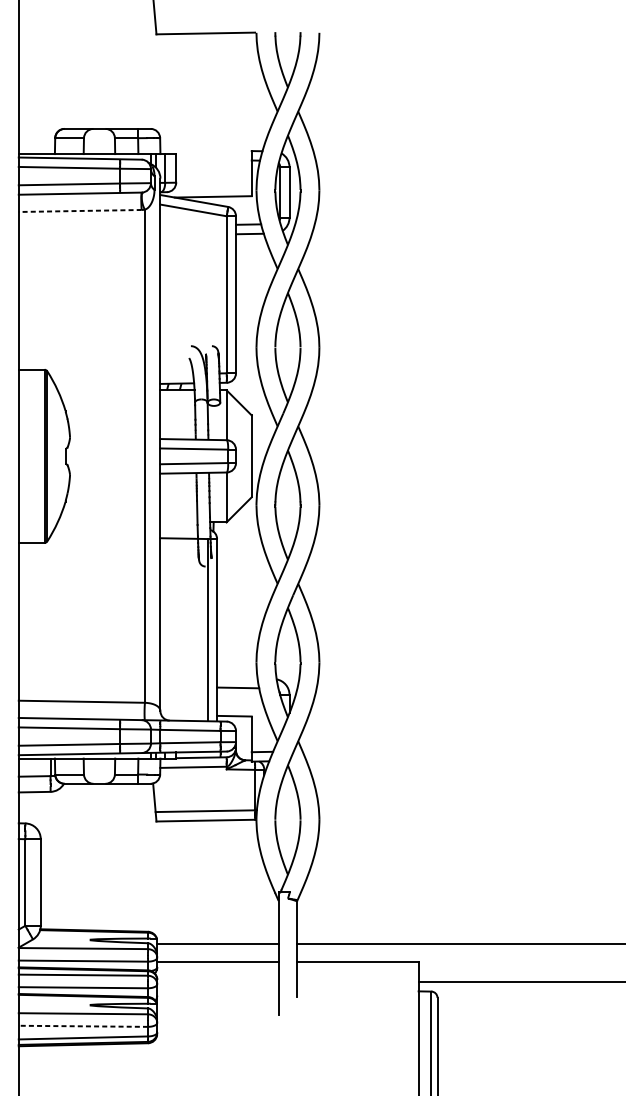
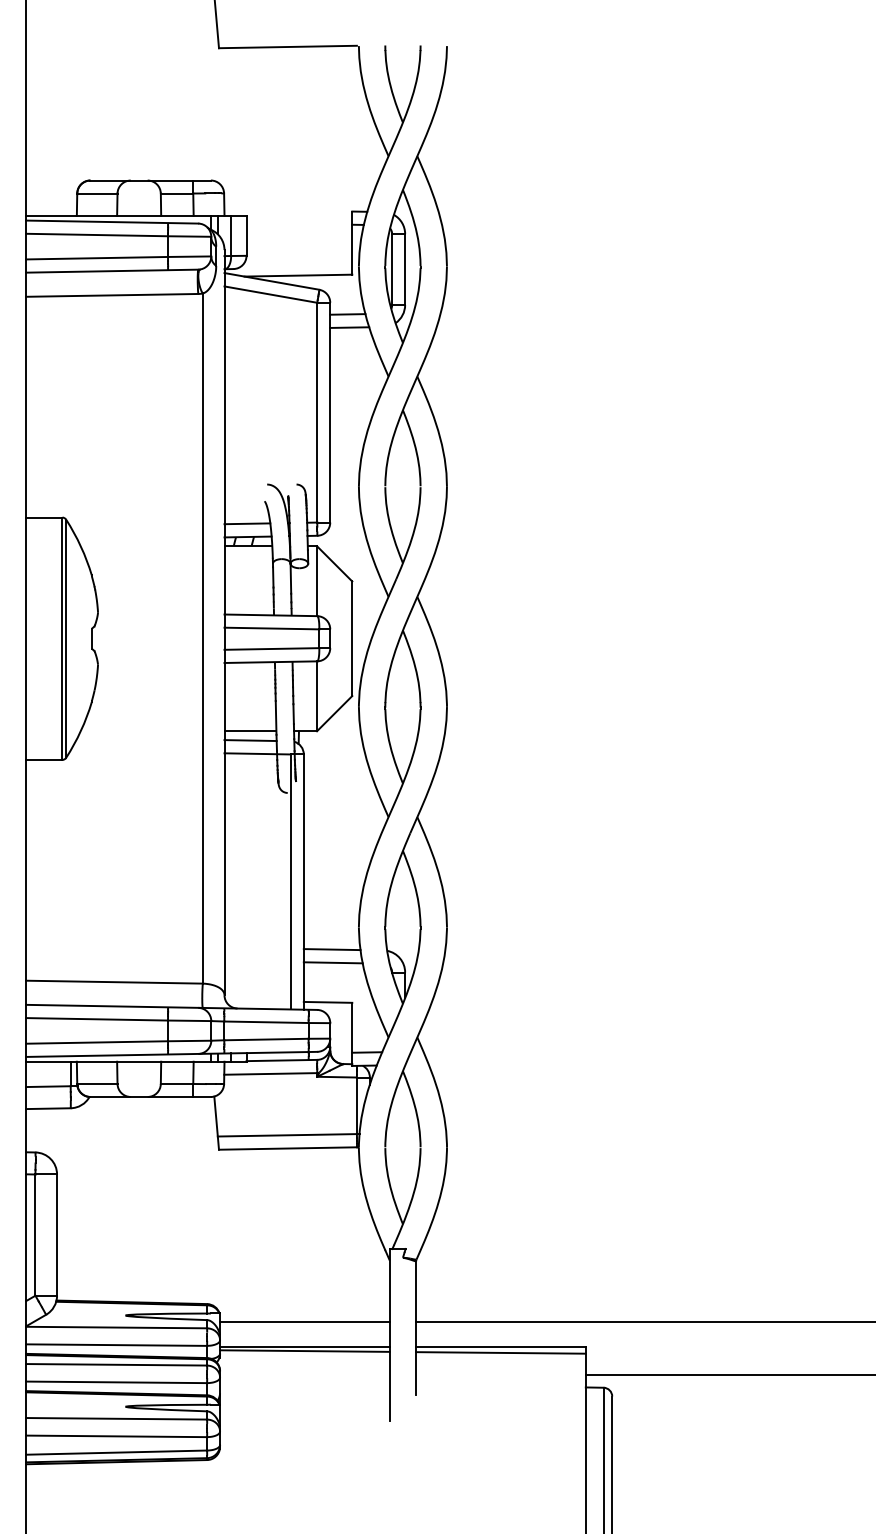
line: (79, 211) -> (111, 295), dashed -> solid
line: (176, 373) -> (247, 523), added
line: (179, 522) -> (250, 731), added
line: (179, 529) -> (250, 740), added
line: (236, 678) -> (331, 949), added
line: (217, 964) -> (304, 1350), added
line: (357, 966) -> (500, 1352), added
line: (83, 1026) -> (116, 1436), dashed -> solid

